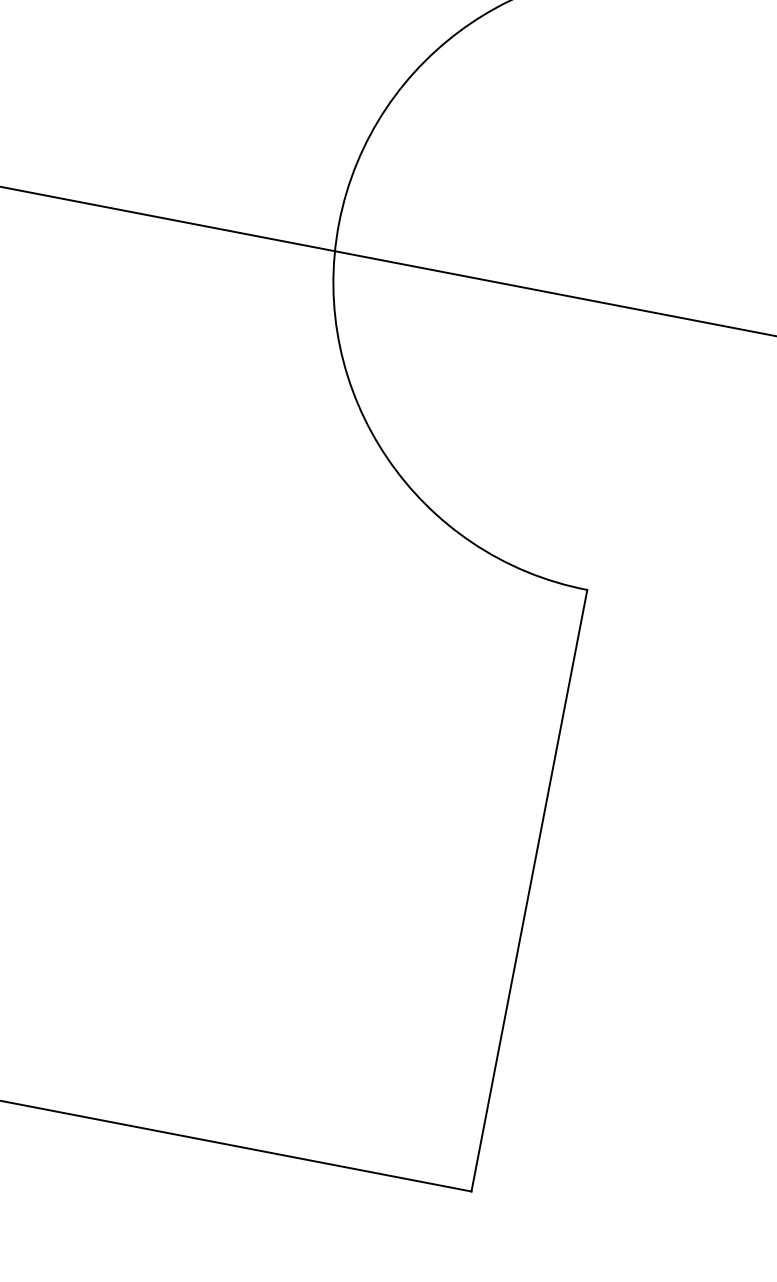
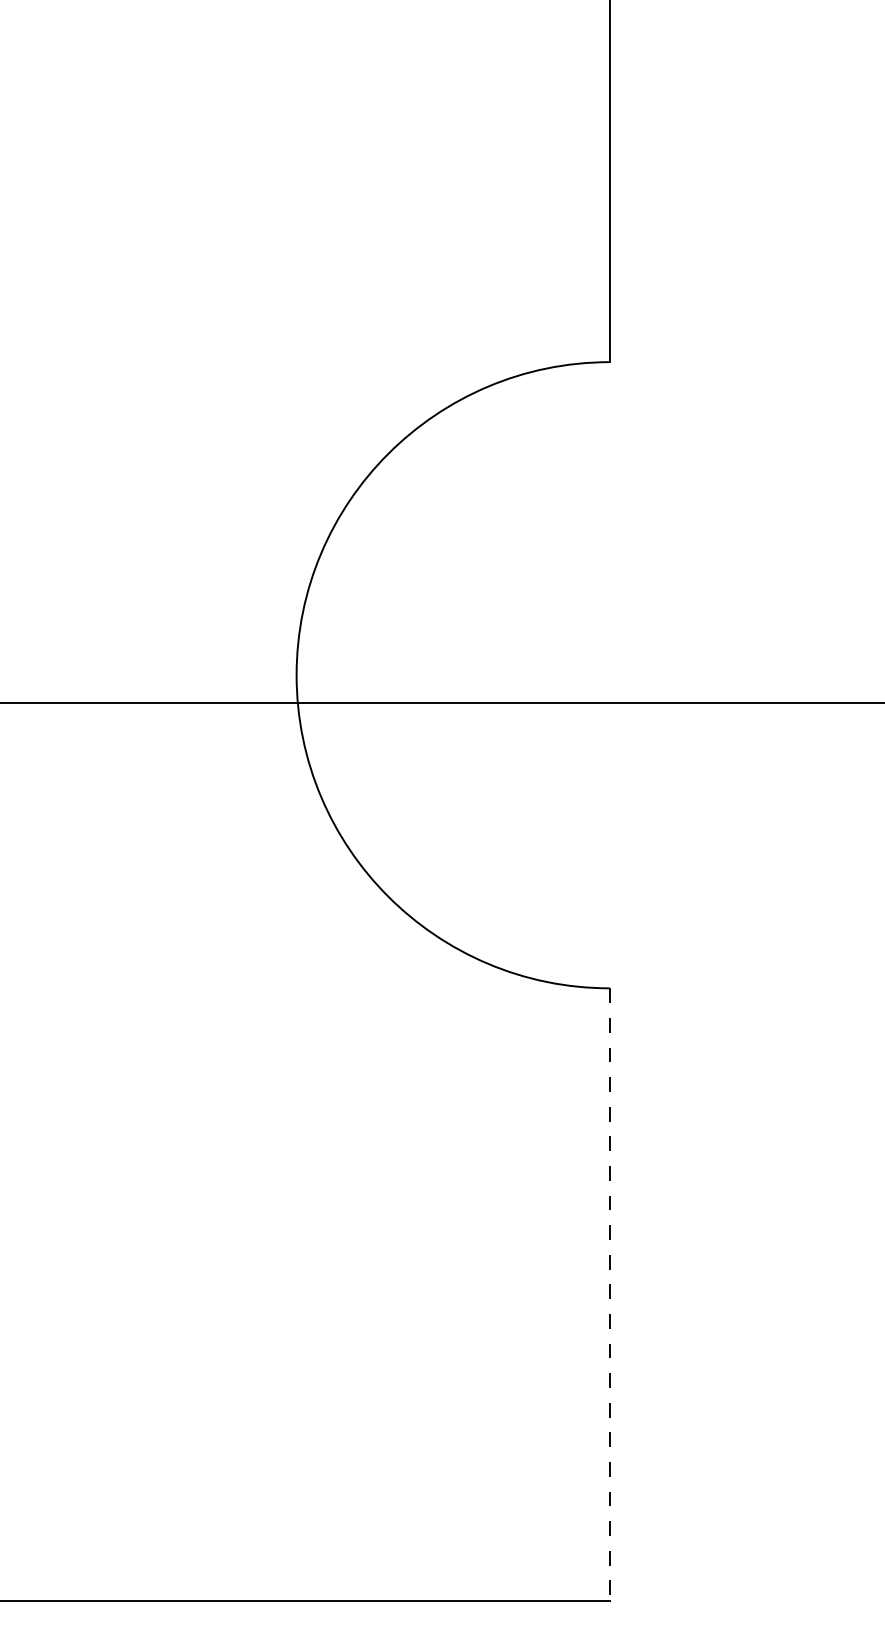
line: (529, 891) -> (609, 1295), solid -> dashed

